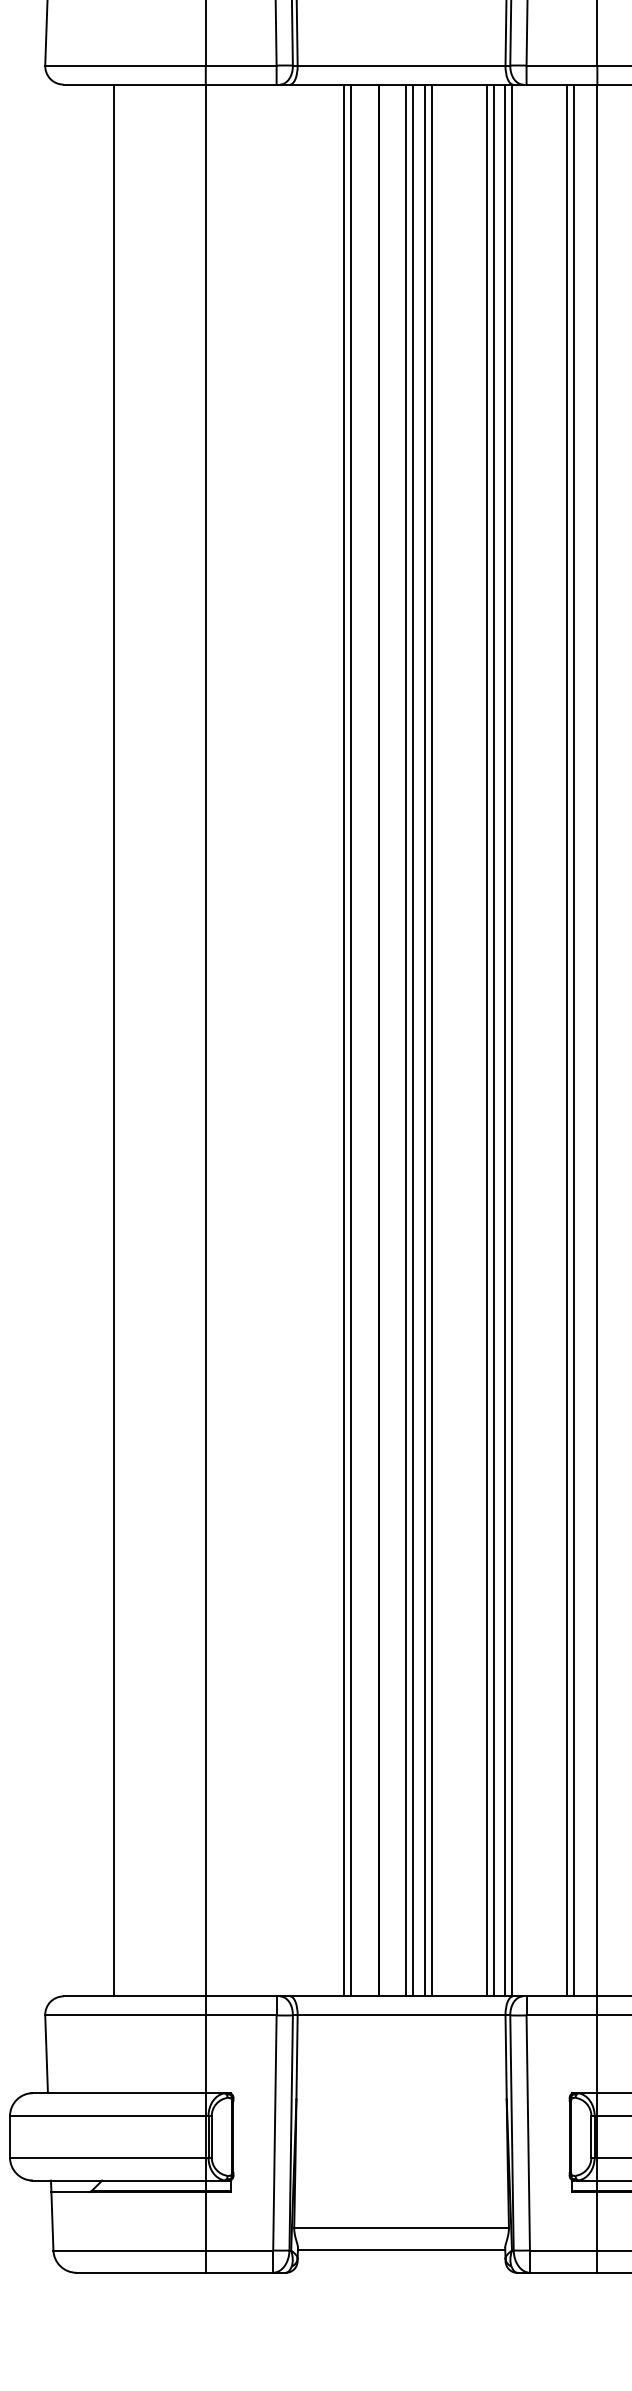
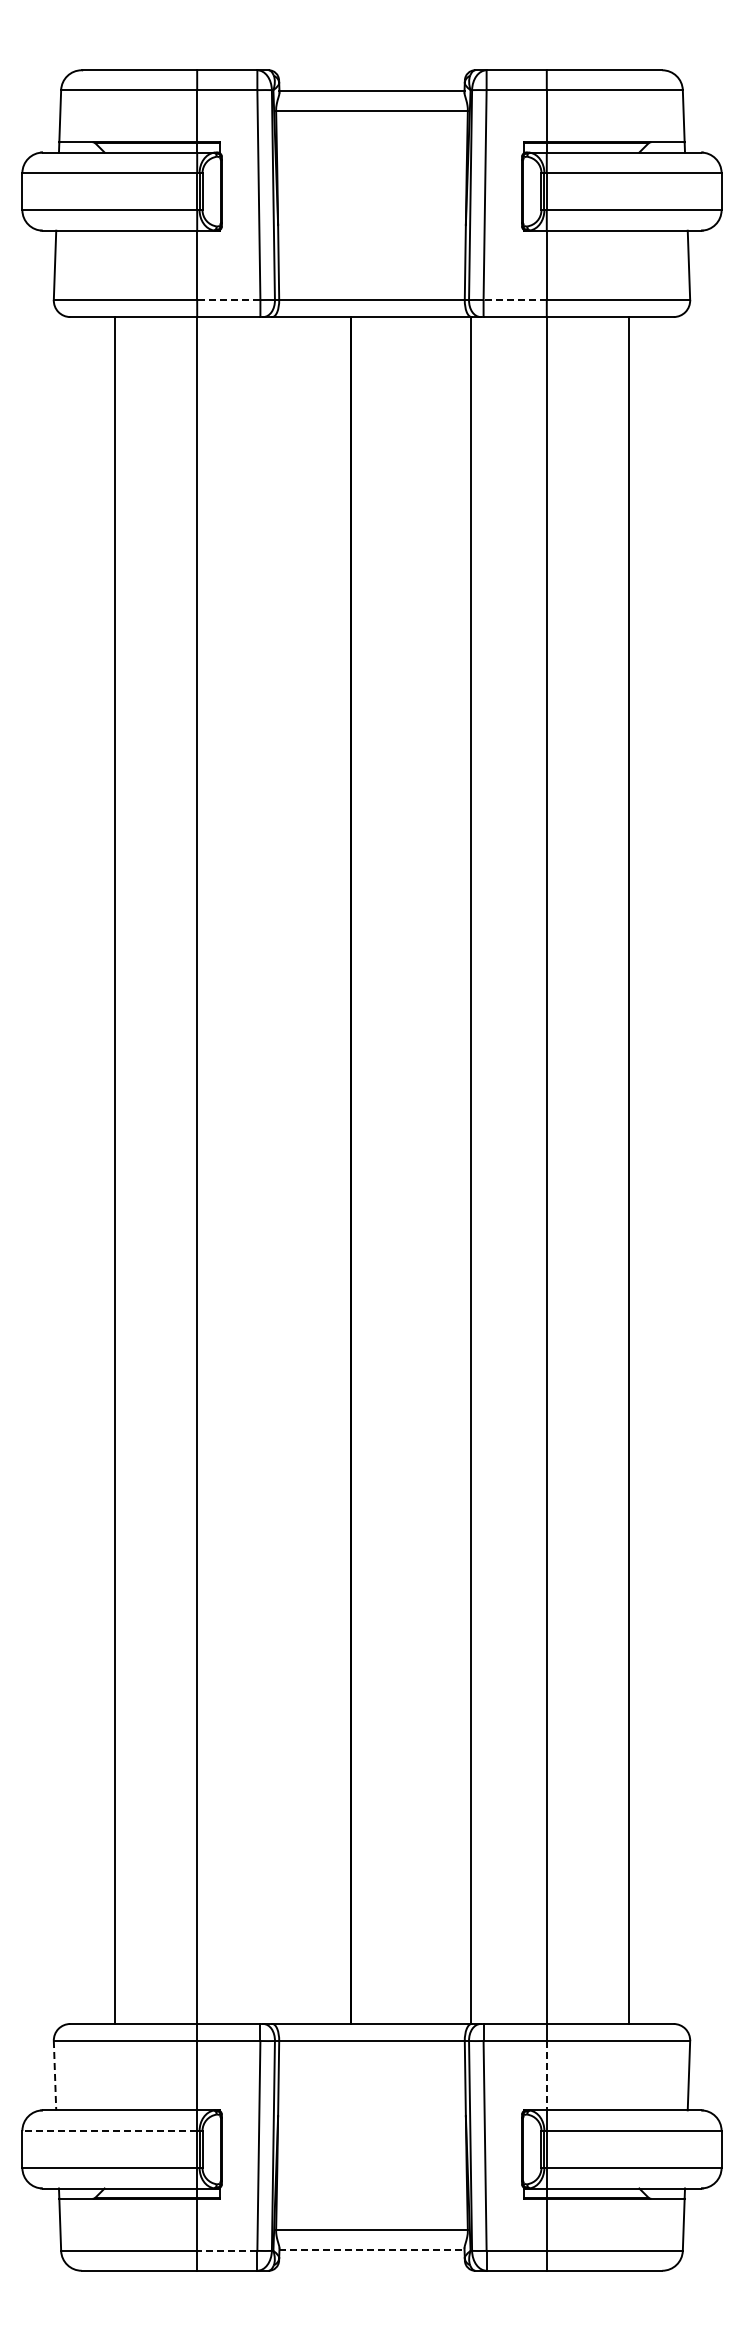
line: (240, 66) -> (228, 300), solid -> dashed
line: (562, 66) -> (515, 300), solid -> dashed
line: (343, 1040) -> (320, 1170), removed
line: (350, 1040) -> (326, 1170), removed
line: (406, 1040) -> (376, 1170), removed
line: (413, 1040) -> (382, 1170), removed
line: (424, 1040) -> (392, 1170), removed
line: (431, 1040) -> (398, 1170), removed
line: (487, 1040) -> (448, 1170), removed
line: (493, 1040) -> (454, 1170), removed
line: (505, 1040) -> (464, 1170), removed
line: (567, 1040) -> (520, 1170), removed
line: (574, 1040) -> (526, 1170), removed
line: (47, 2054) -> (55, 2075), solid -> dashed
line: (597, 2054) -> (546, 2075), solid -> dashed
line: (107, 2115) -> (109, 2130), solid -> dashed
line: (238, 2250) -> (226, 2250), solid -> dashed
line: (401, 2250) -> (371, 2250), solid -> dashed

